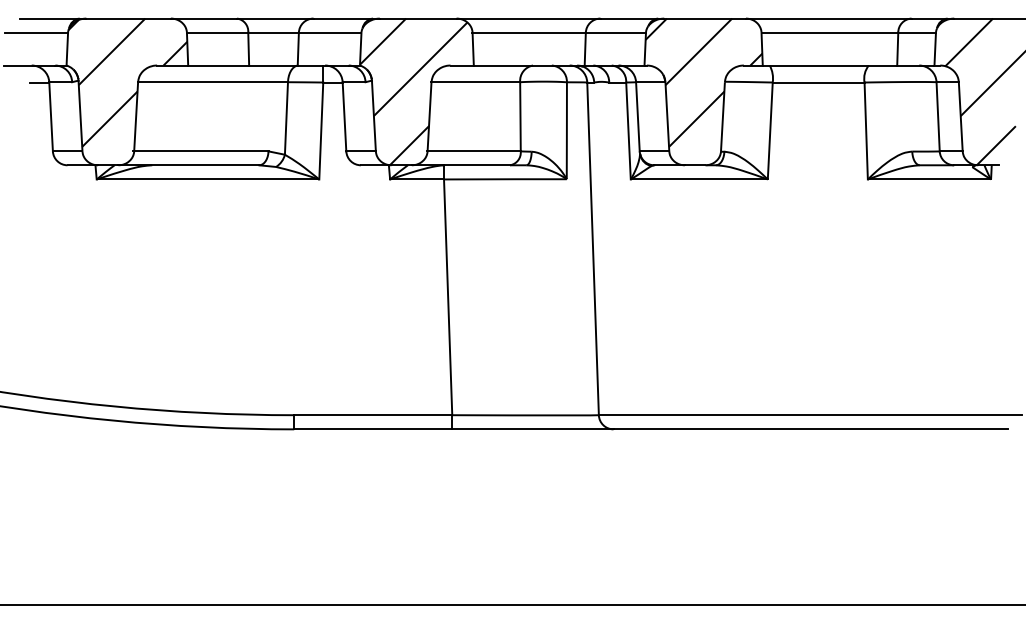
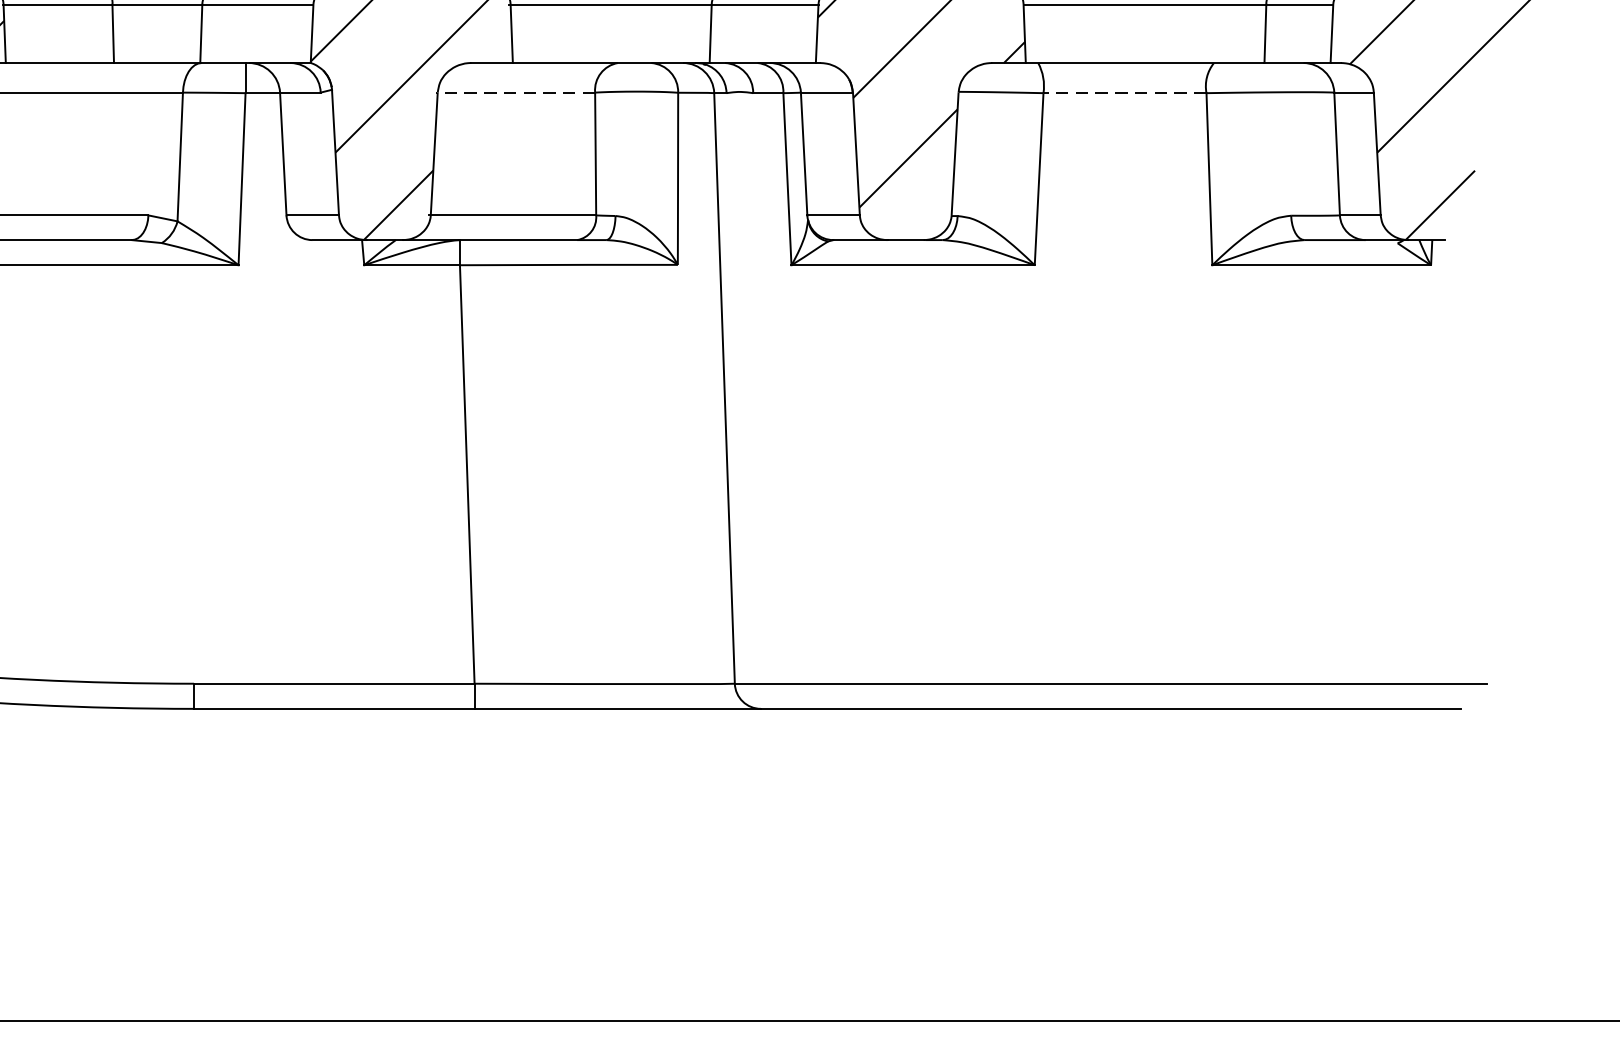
line: (475, 82) -> (515, 93), solid -> dashed
line: (818, 82) -> (1124, 93), solid -> dashed

